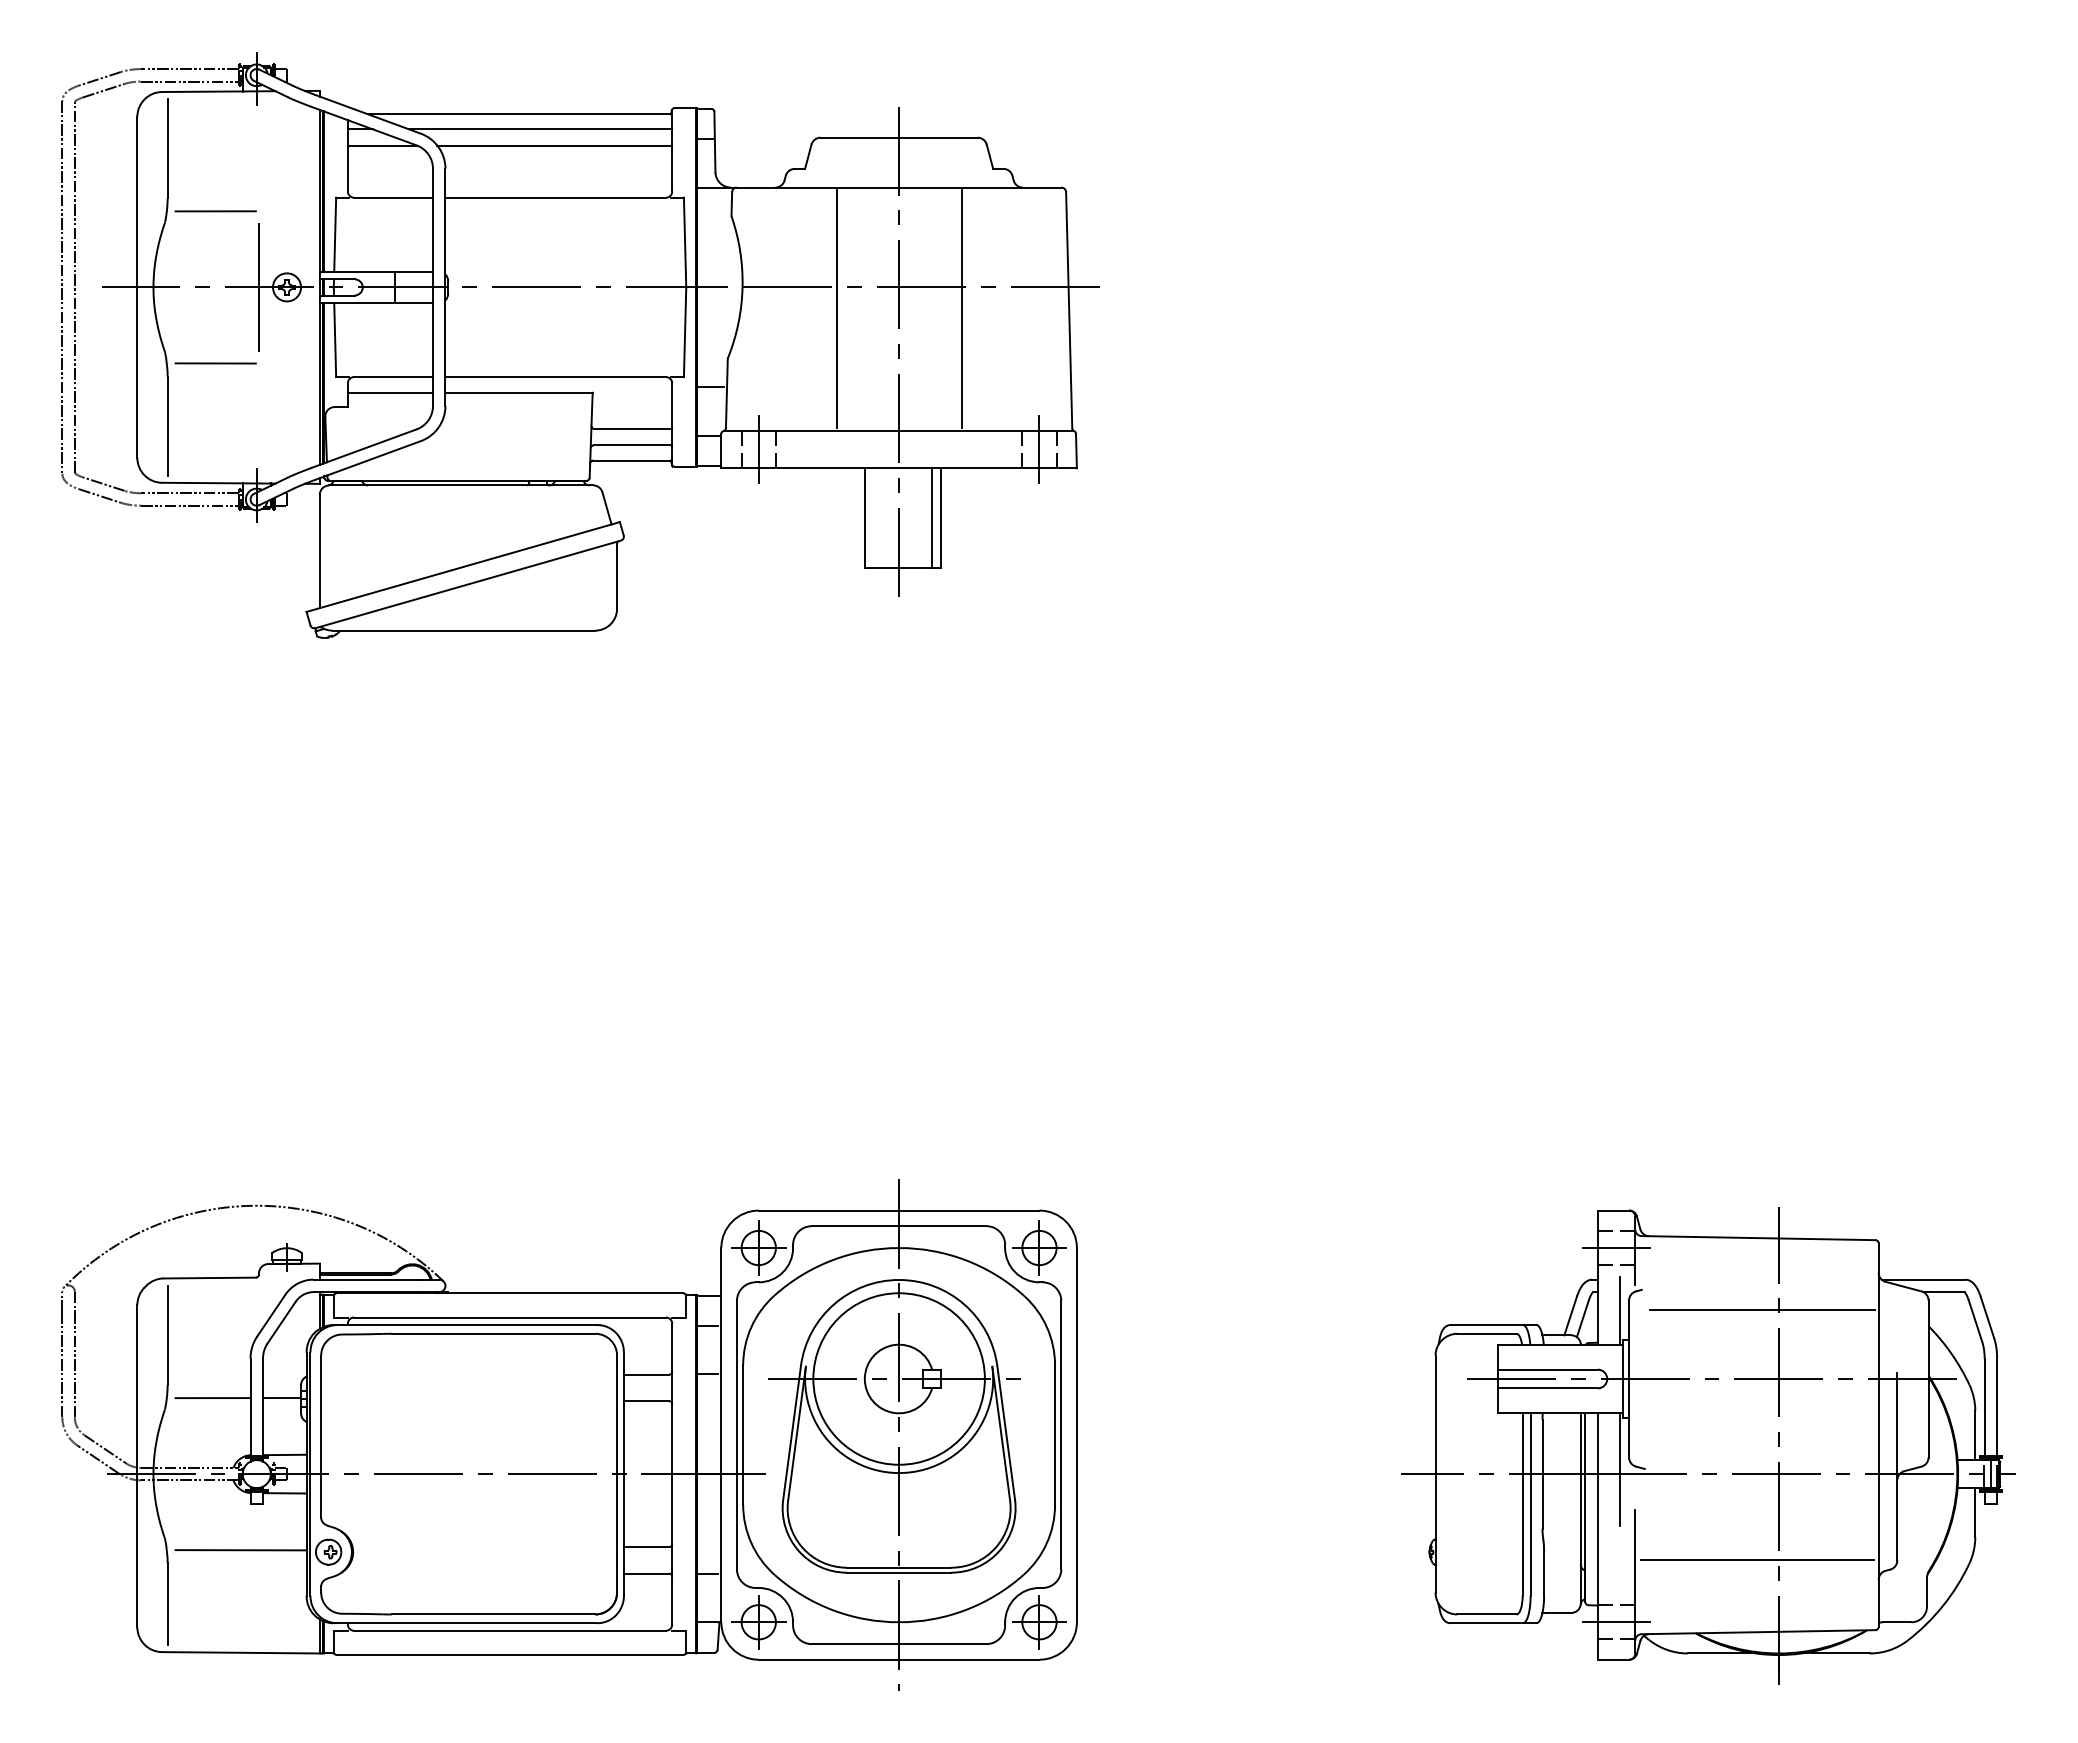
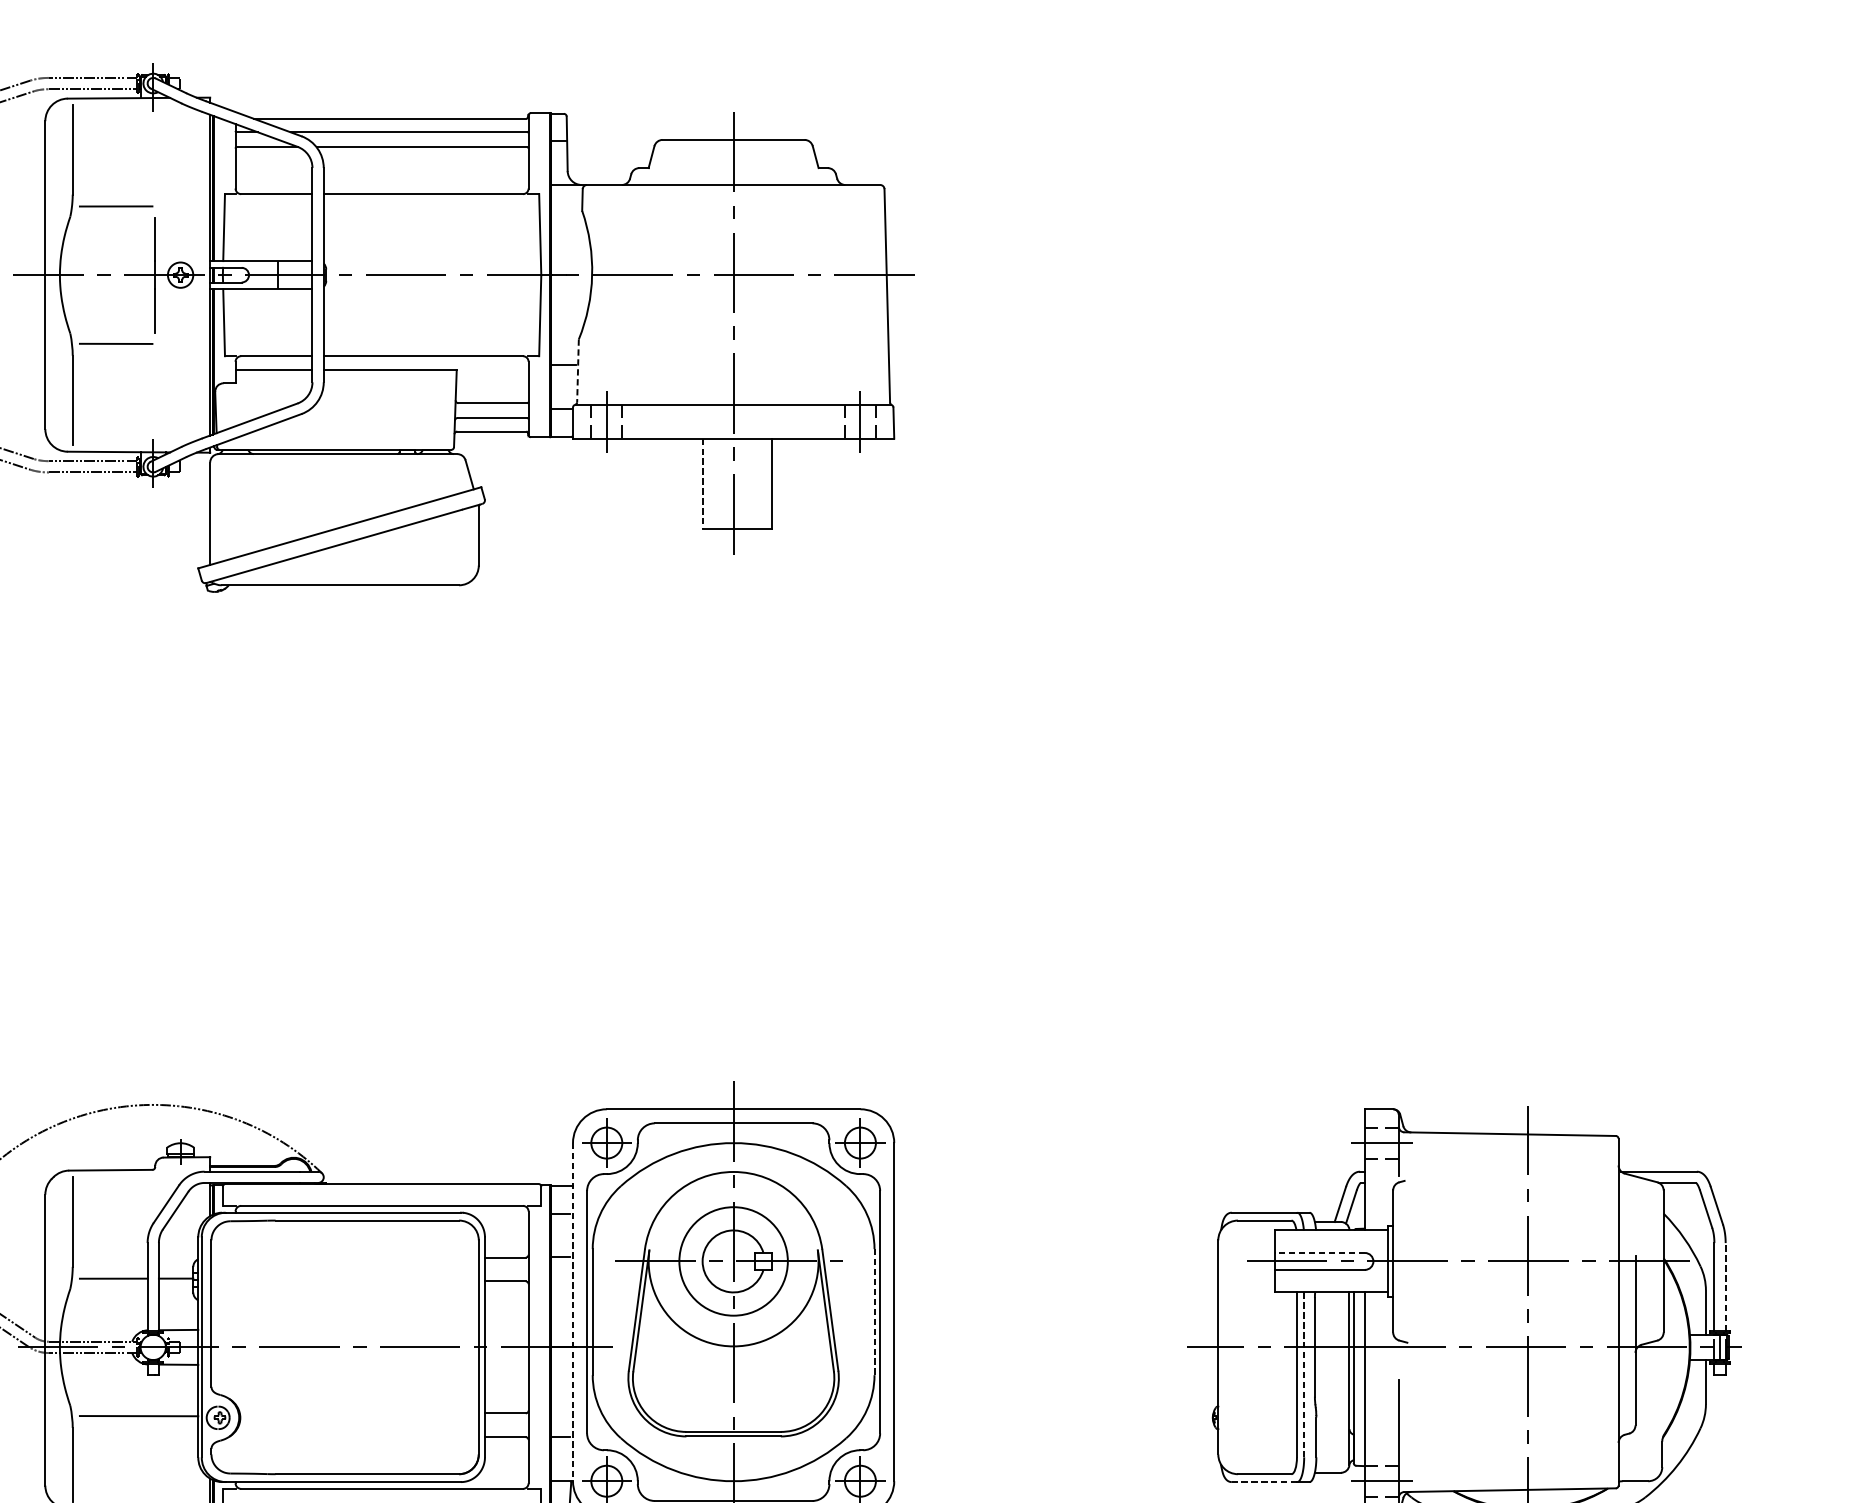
line: (836, 307) -> (677, 293), removed
line: (961, 307) -> (789, 293), removed
line: (726, 393) -> (577, 371), solid -> dashed
line: (864, 518) -> (702, 483), solid -> dashed
line: (932, 518) -> (763, 483), removed
line: (1619, 1310) -> (1384, 1199), removed
line: (1762, 1310) -> (1513, 1199), removed
line: (1548, 1369) -> (1320, 1252), solid -> dashed
circle: (898, 1378) -> (733, 1260), size x0.7
line: (1997, 1407) -> (1726, 1287), solid -> dashed
line: (721, 1435) -> (573, 1312), solid -> dashed
line: (1055, 1435) -> (874, 1312), solid -> dashed
line: (1619, 1469) -> (1384, 1343), removed
line: (1530, 1505) -> (1304, 1375), solid -> dashed
line: (1757, 1559) -> (1509, 1424), removed
line: (1486, 1623) -> (1264, 1482), solid -> dashed

